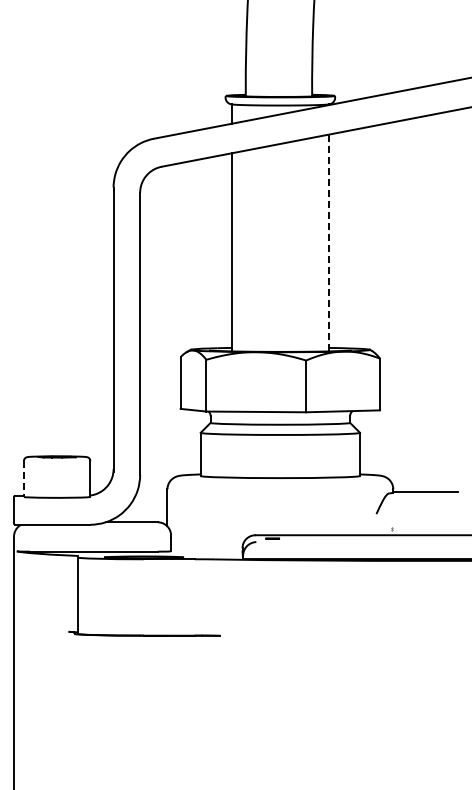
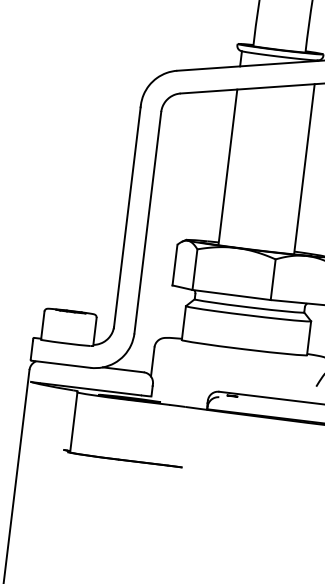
line: (328, 243) -> (304, 169), dashed -> solid
line: (23, 479) -> (42, 325), dashed -> solid

